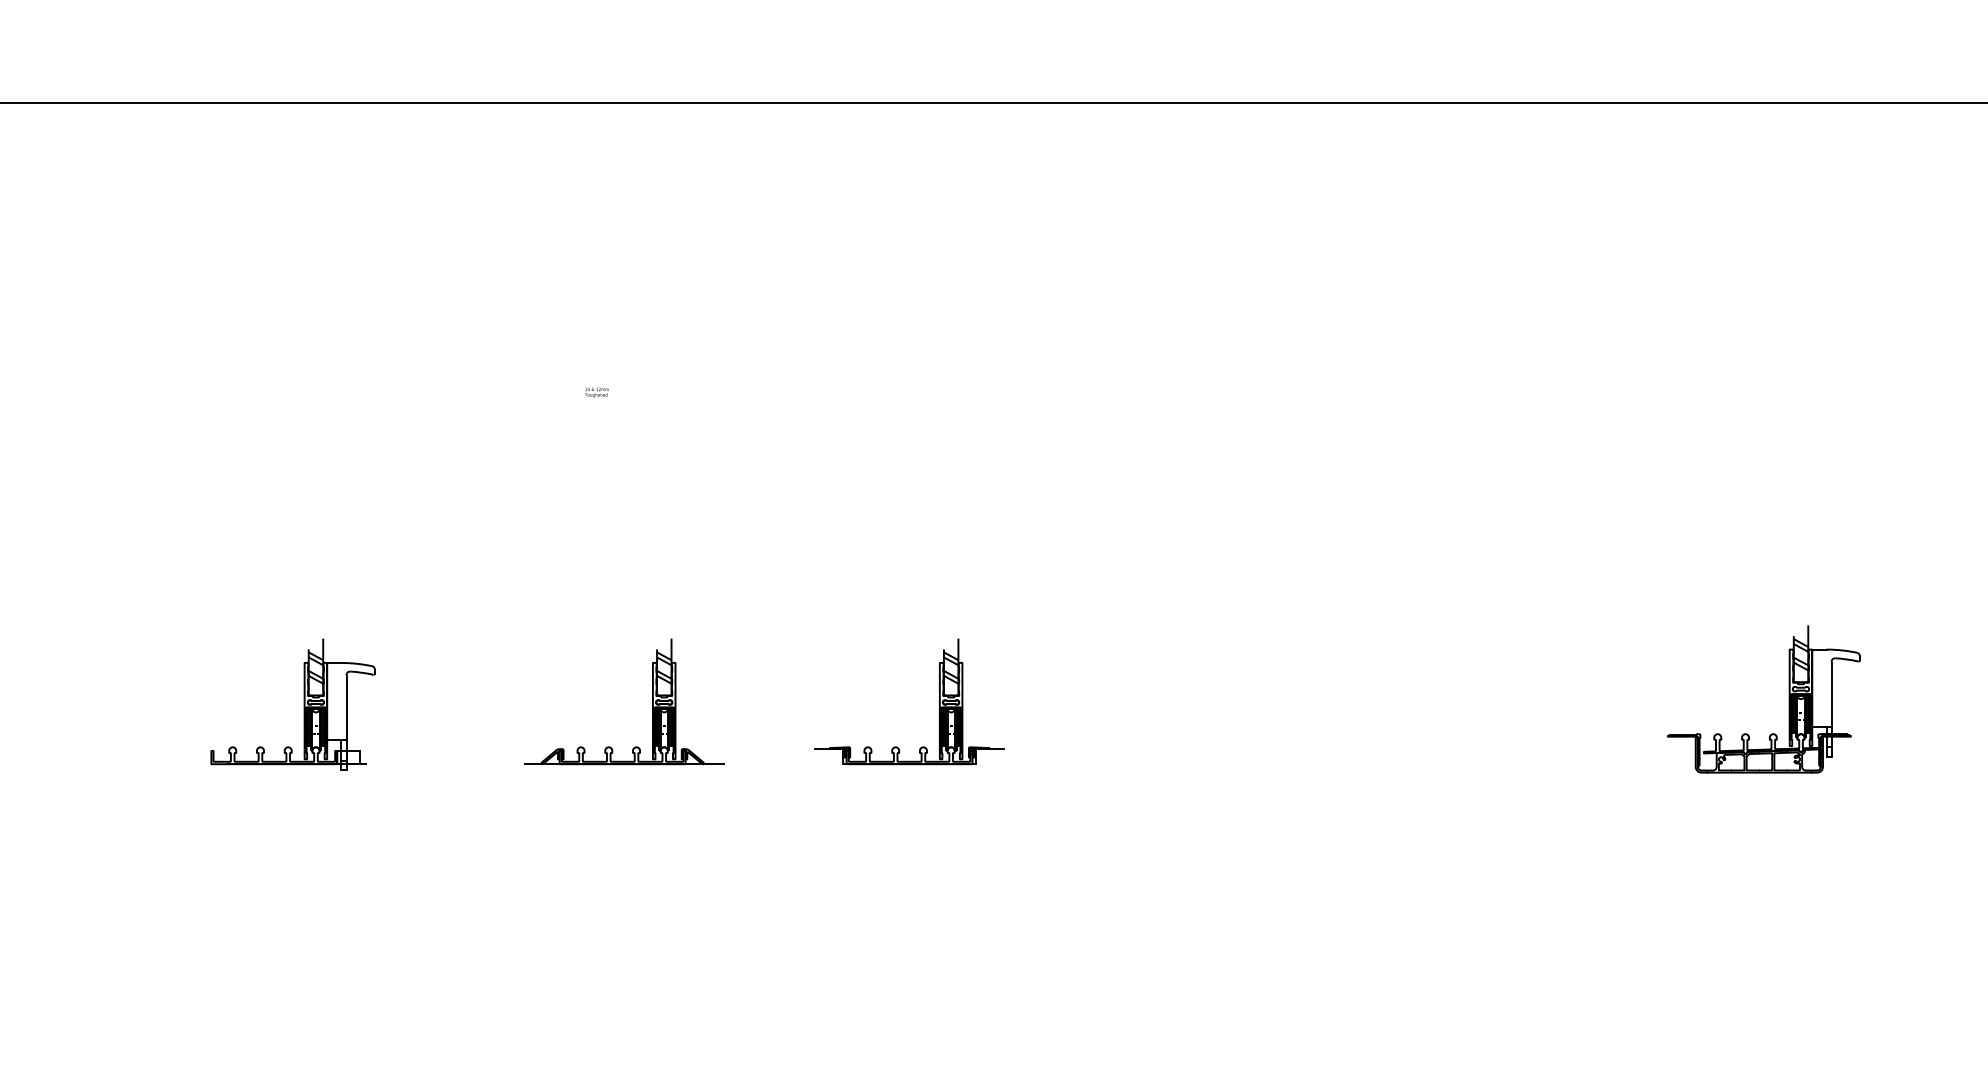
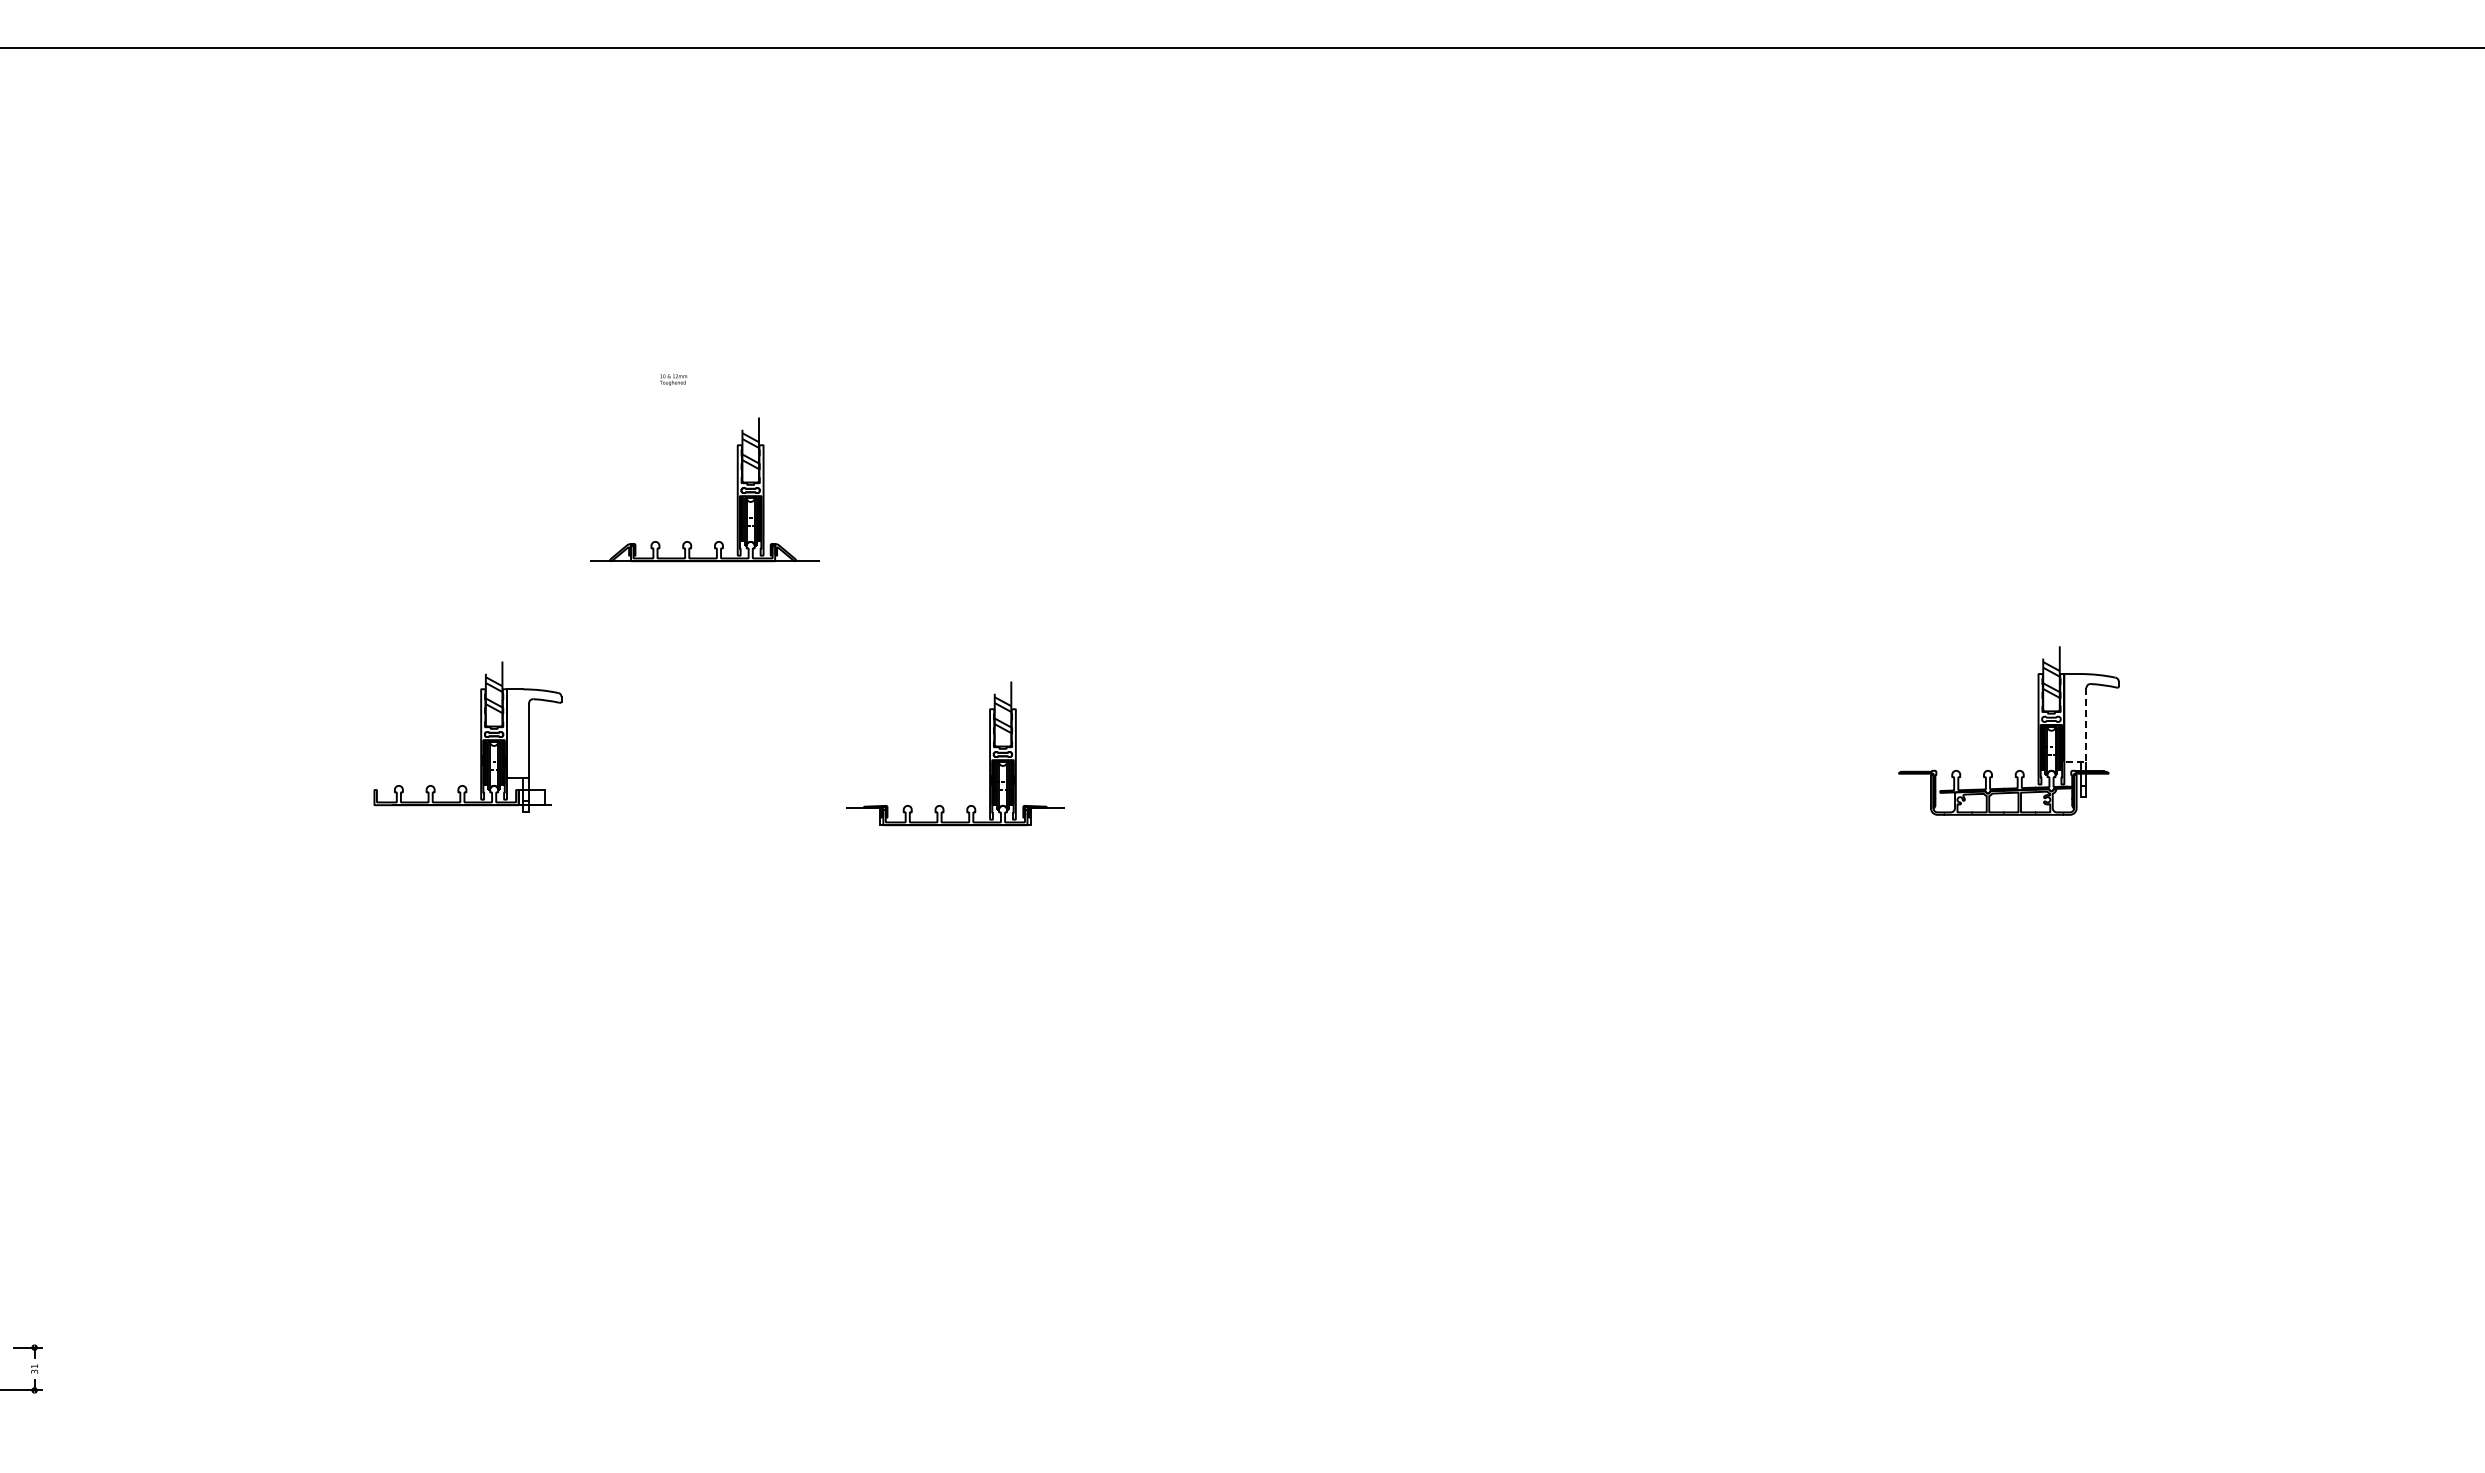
part: (651, 701) -> (736, 489), moved
part: (939, 701) -> (989, 753), moved
part: (304, 704) -> (480, 736), moved
line: (1831, 705) -> (2086, 737), solid -> dashed

